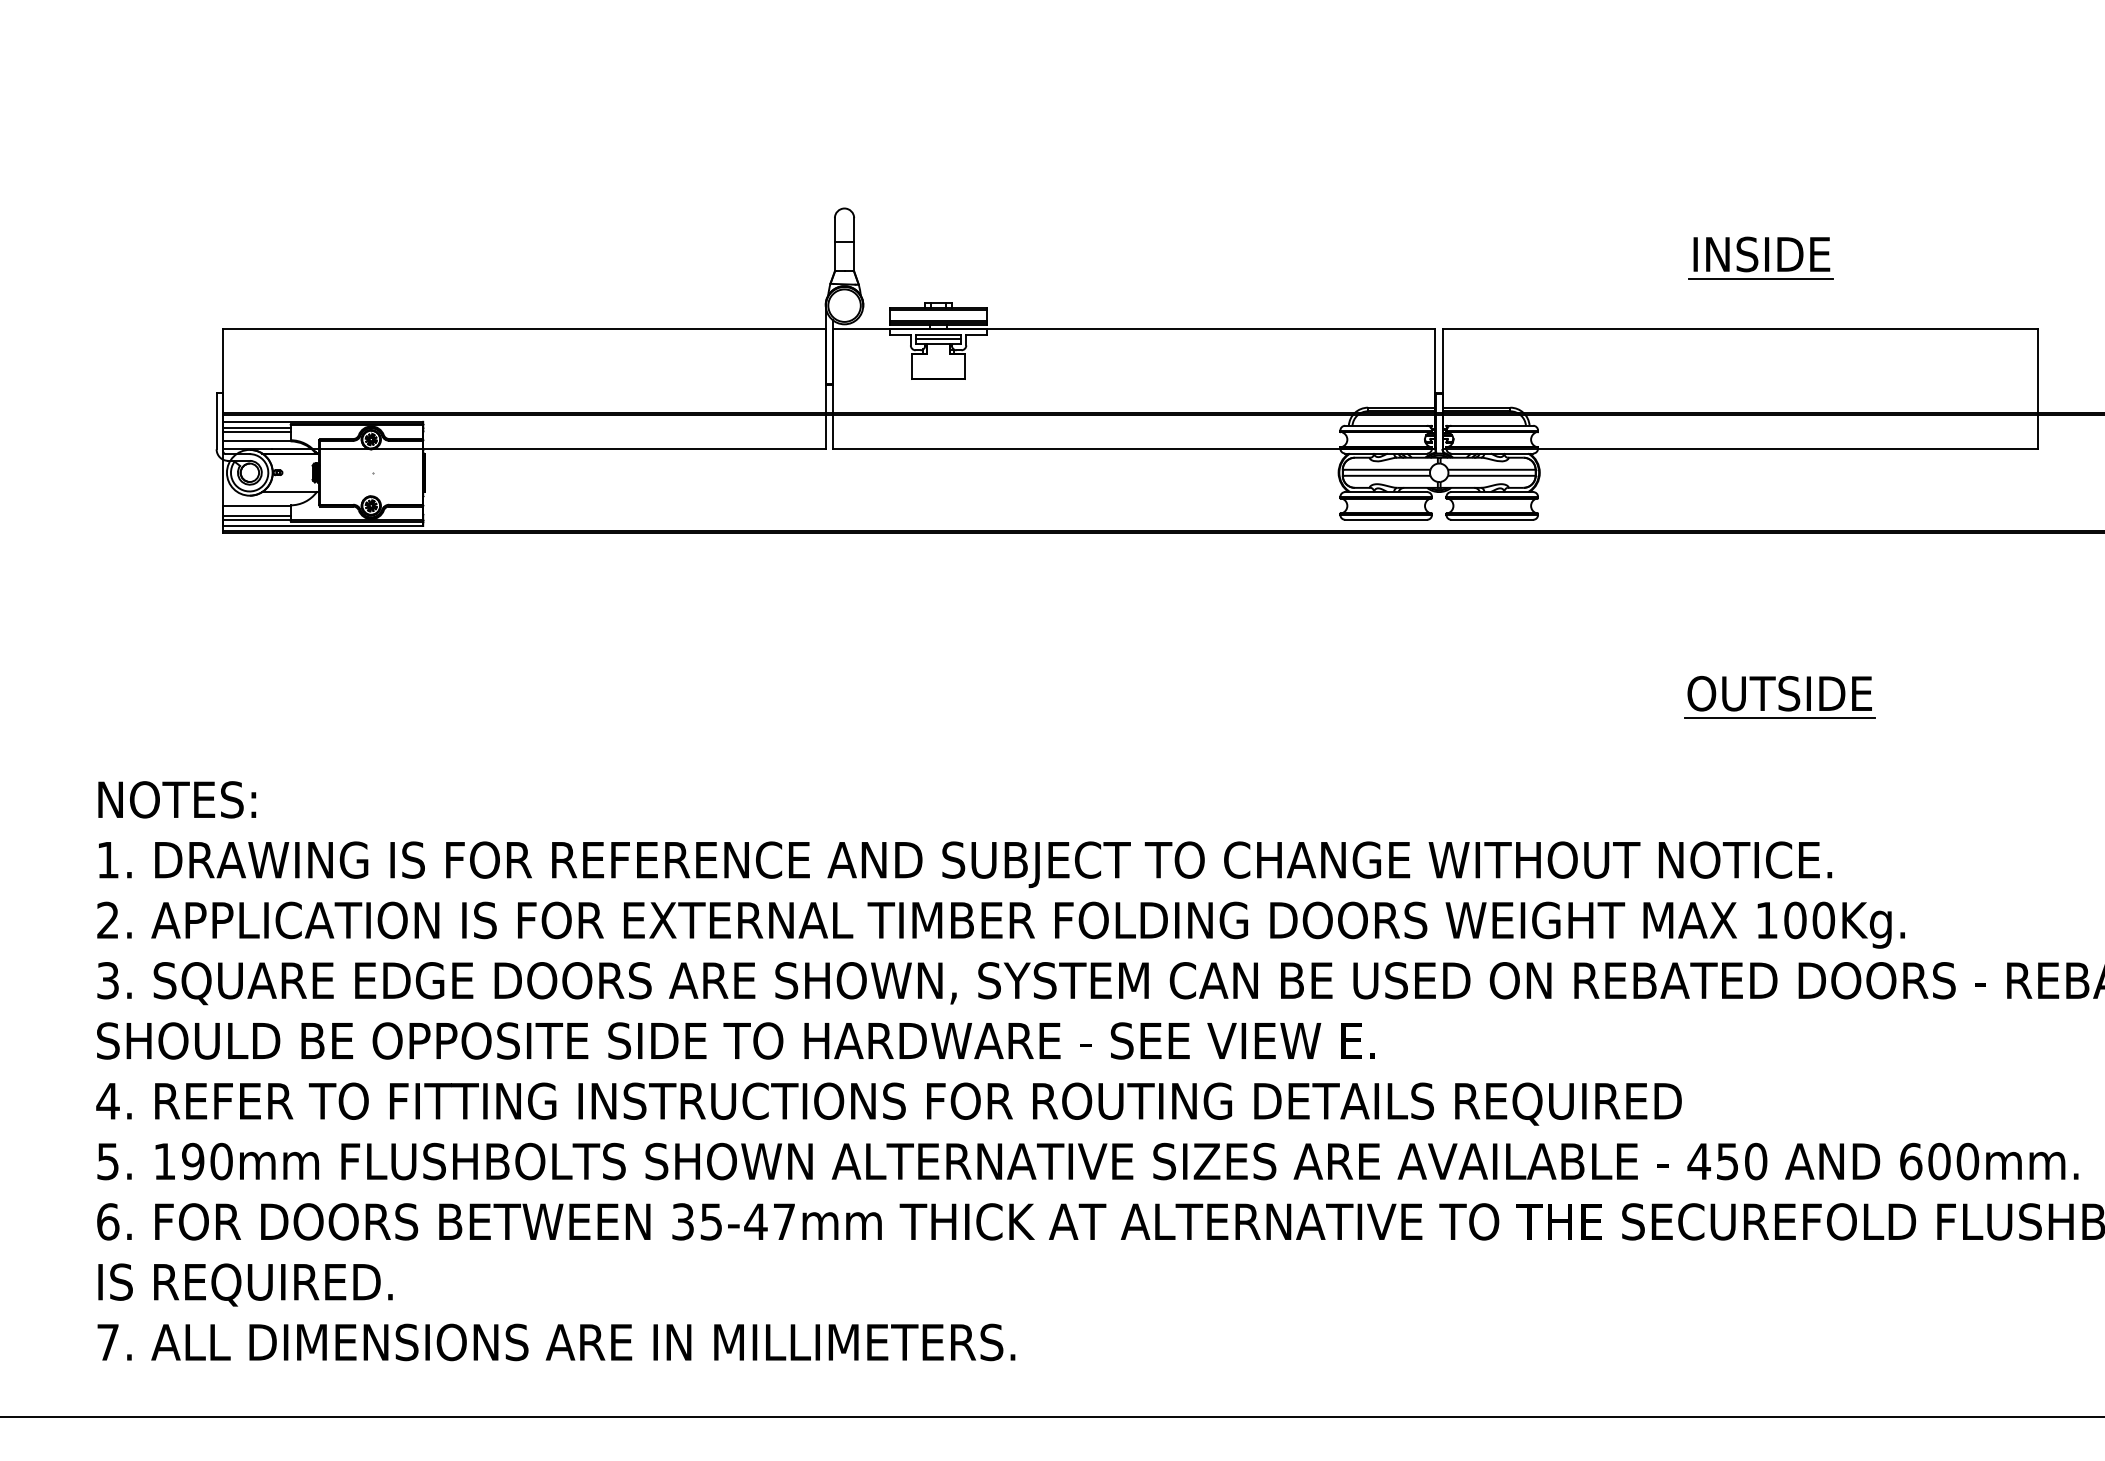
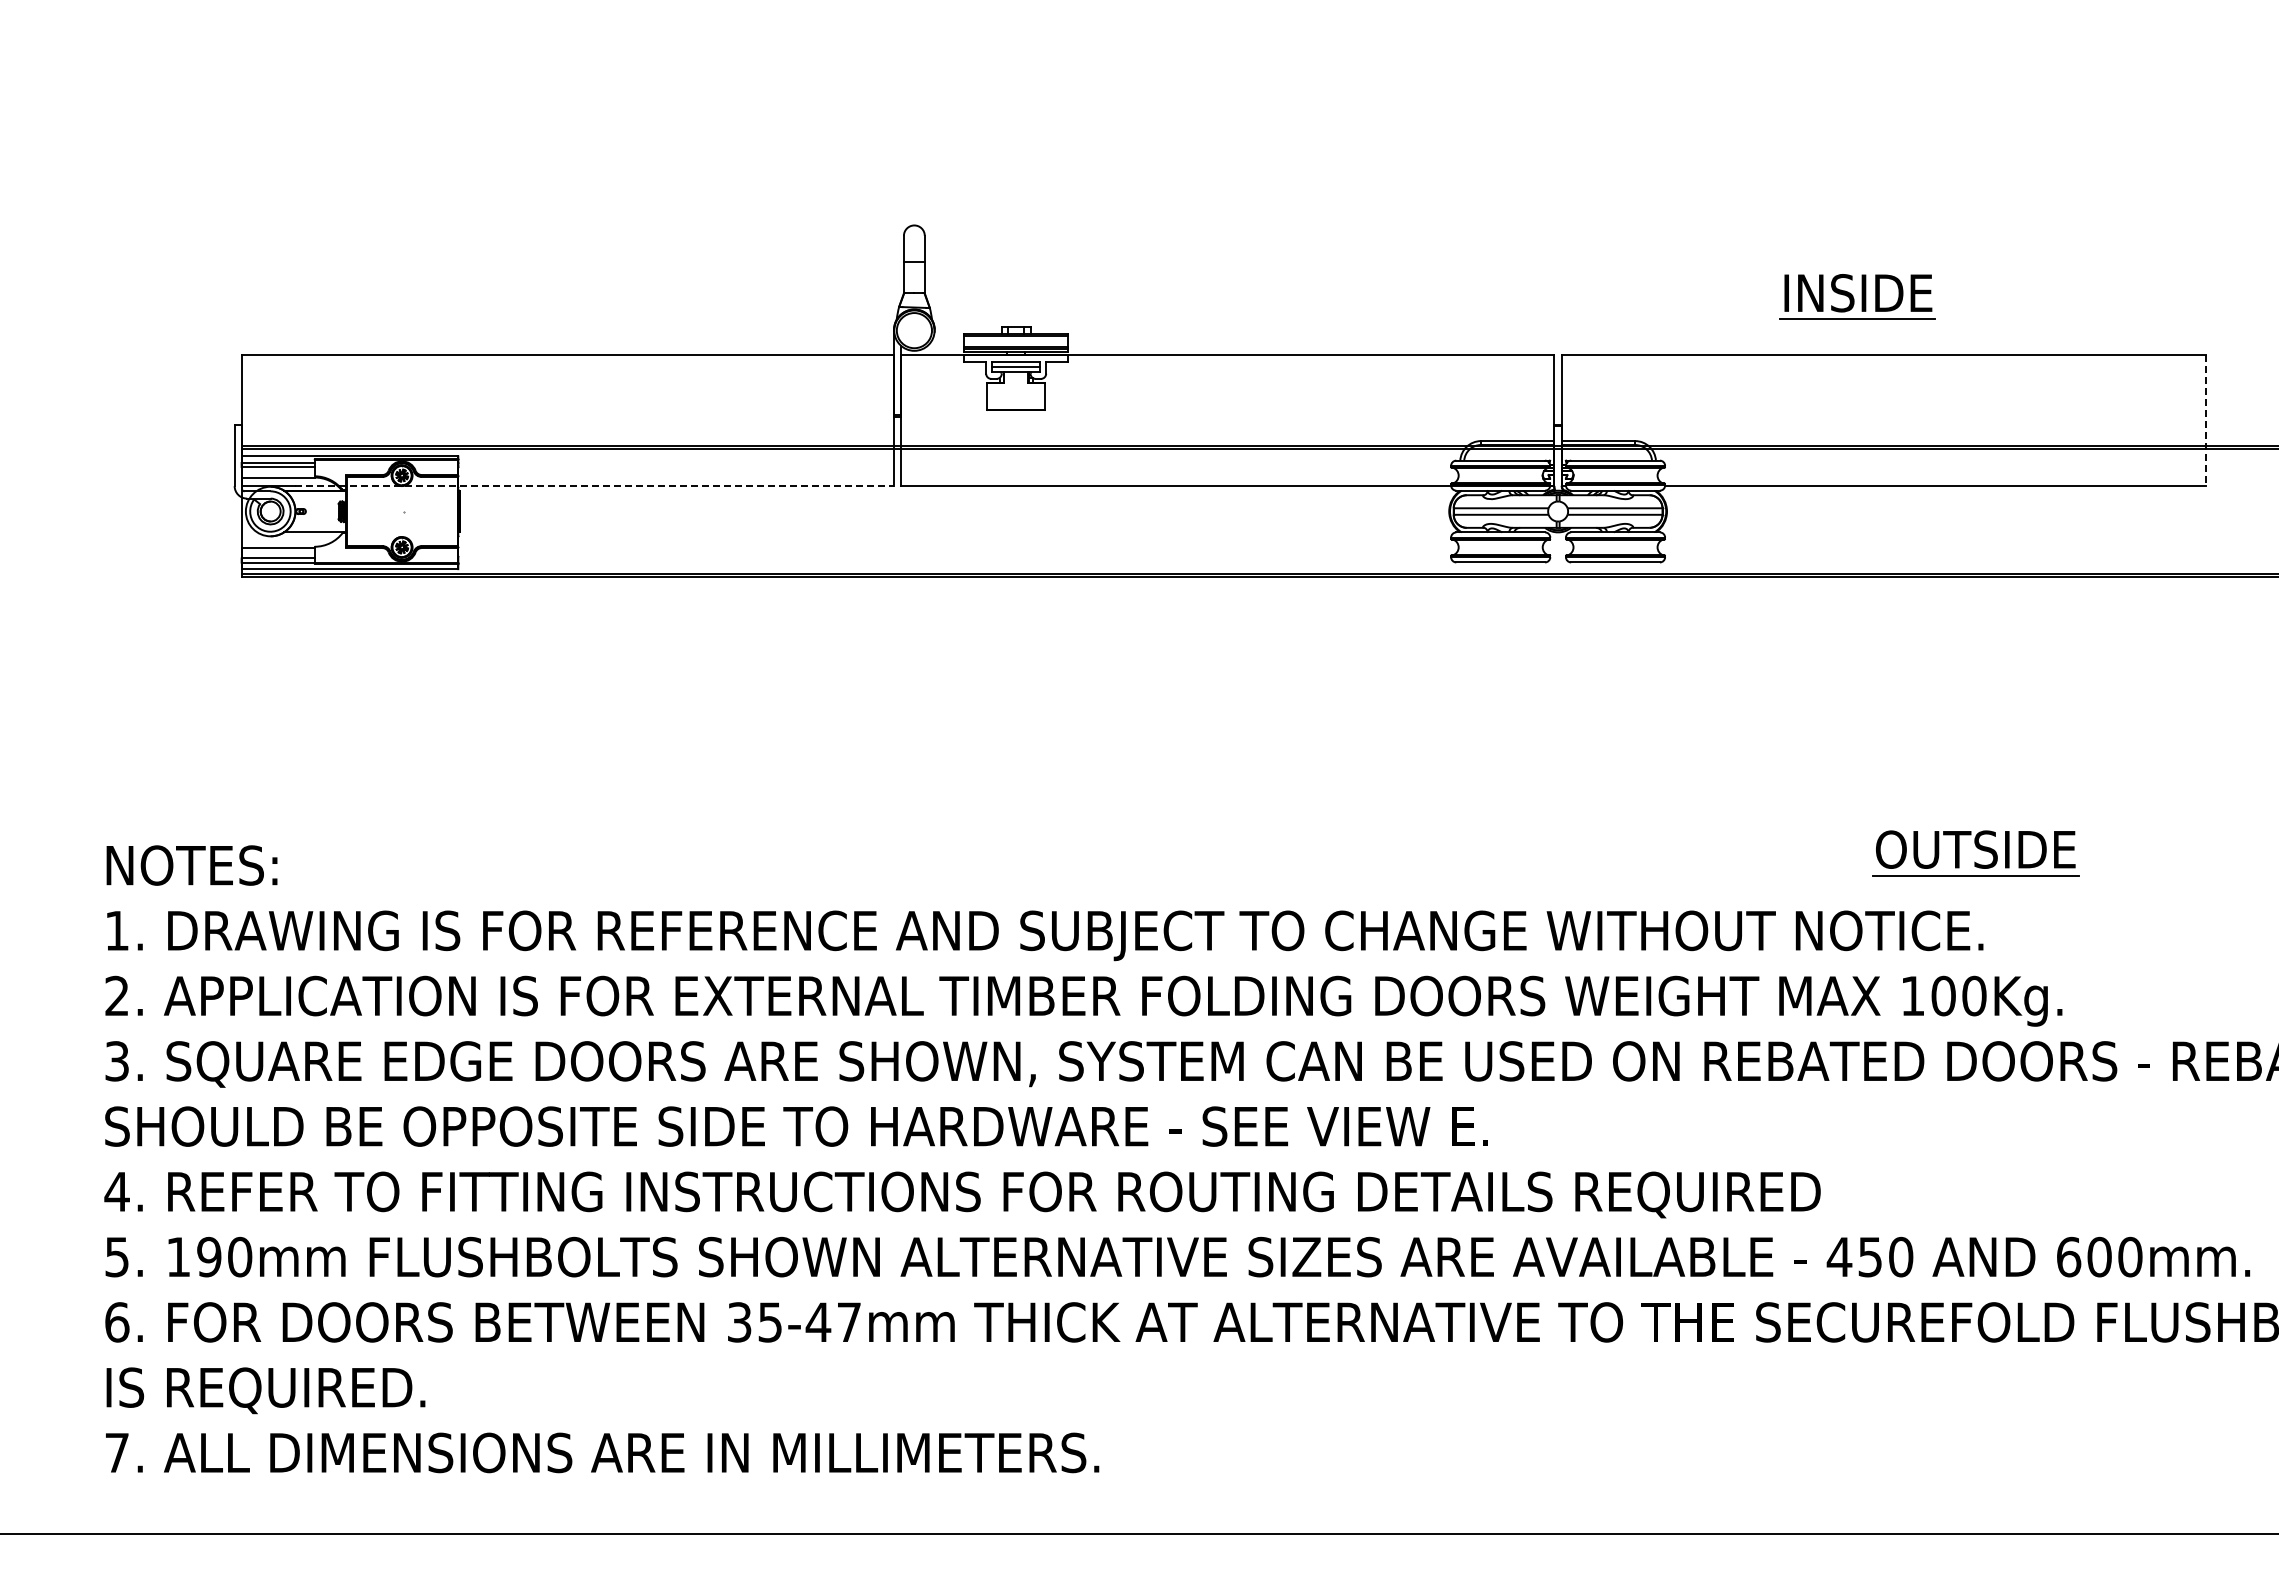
part: (1761, 257) -> (1857, 296), moved
line: (2038, 389) -> (2206, 421), solid -> dashed
line: (549, 448) -> (595, 485), solid -> dashed
part: (1779, 697) -> (1975, 853), moved

